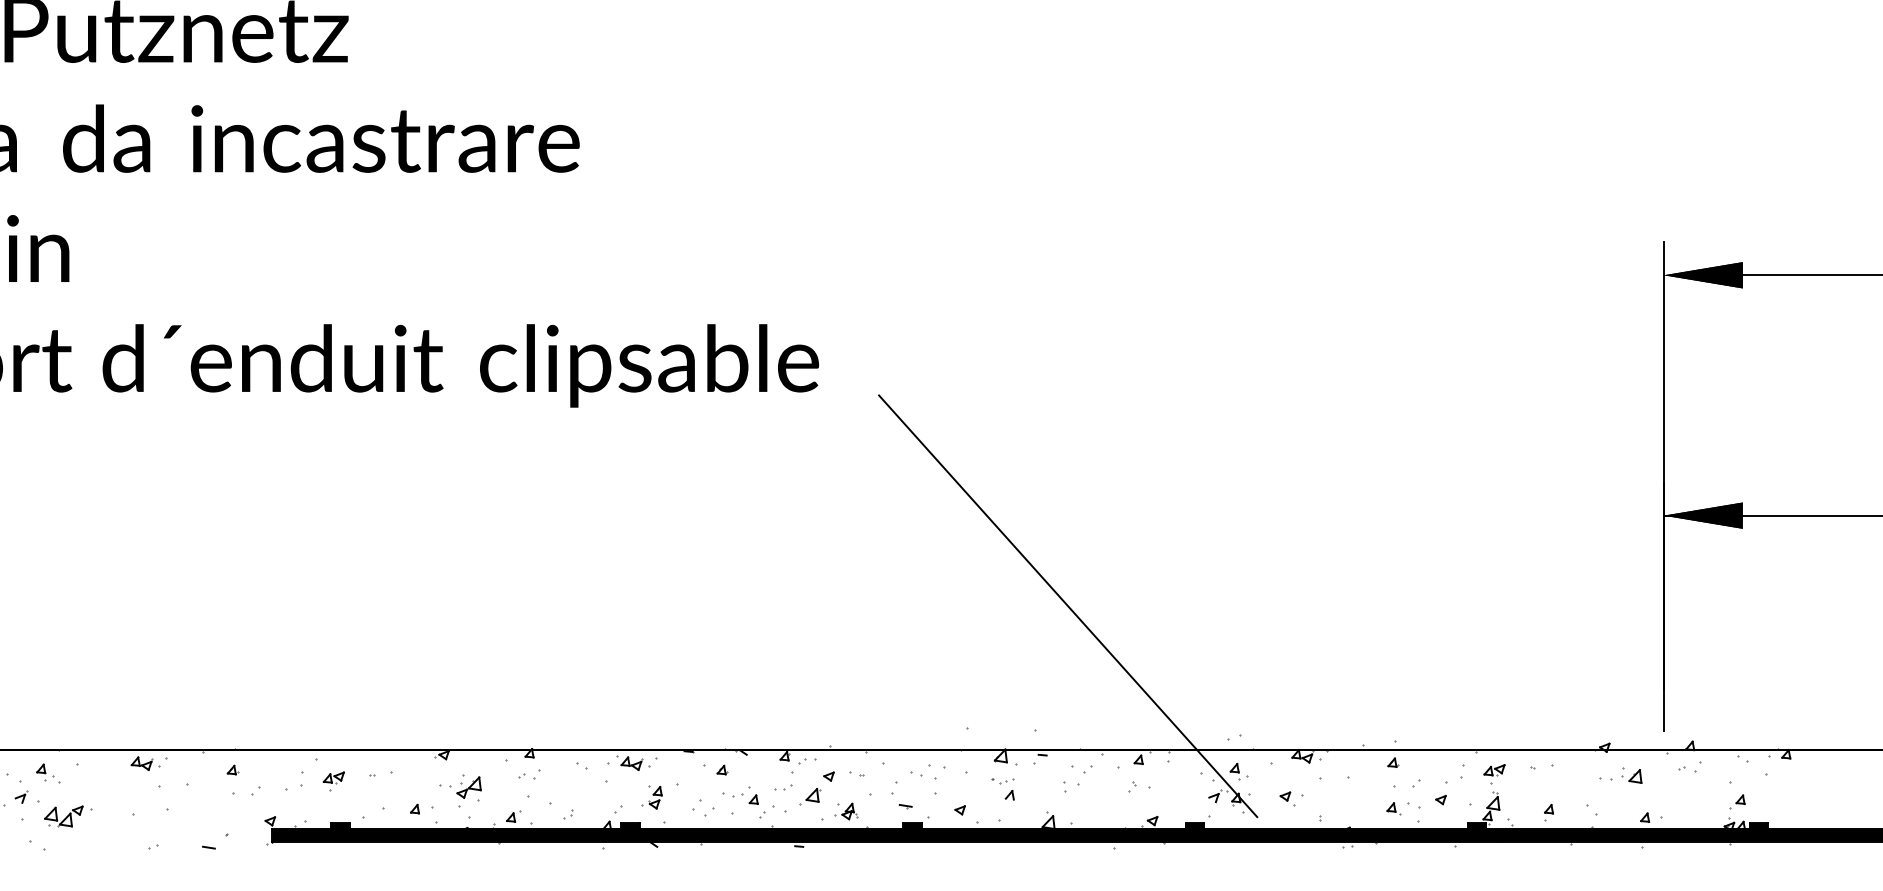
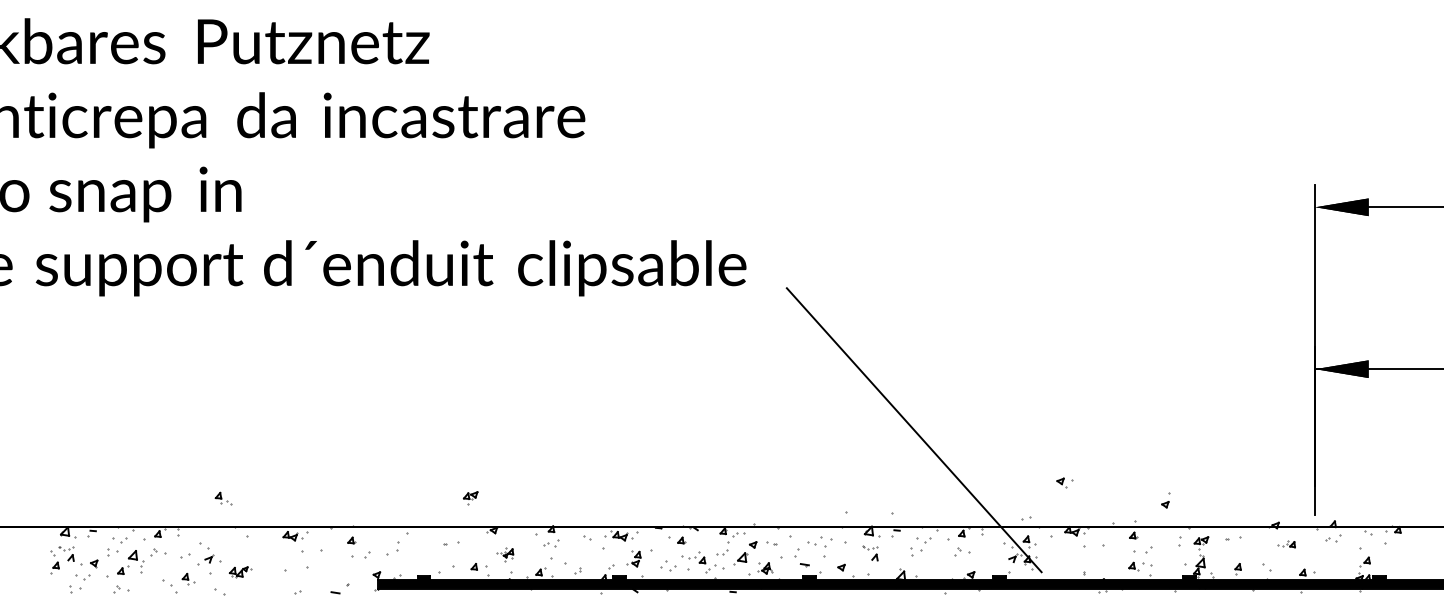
part: (48, 772) -> (223, 498), moved
part: (1620, 775) -> (1286, 544), size x0.6
part: (333, 781) -> (470, 498), moved
part: (459, 790) -> (504, 554), size x0.6
part: (1441, 793) -> (1165, 500), moved
part: (1291, 798) -> (1064, 482), moved
part: (67, 817) -> (240, 572), size x0.7

